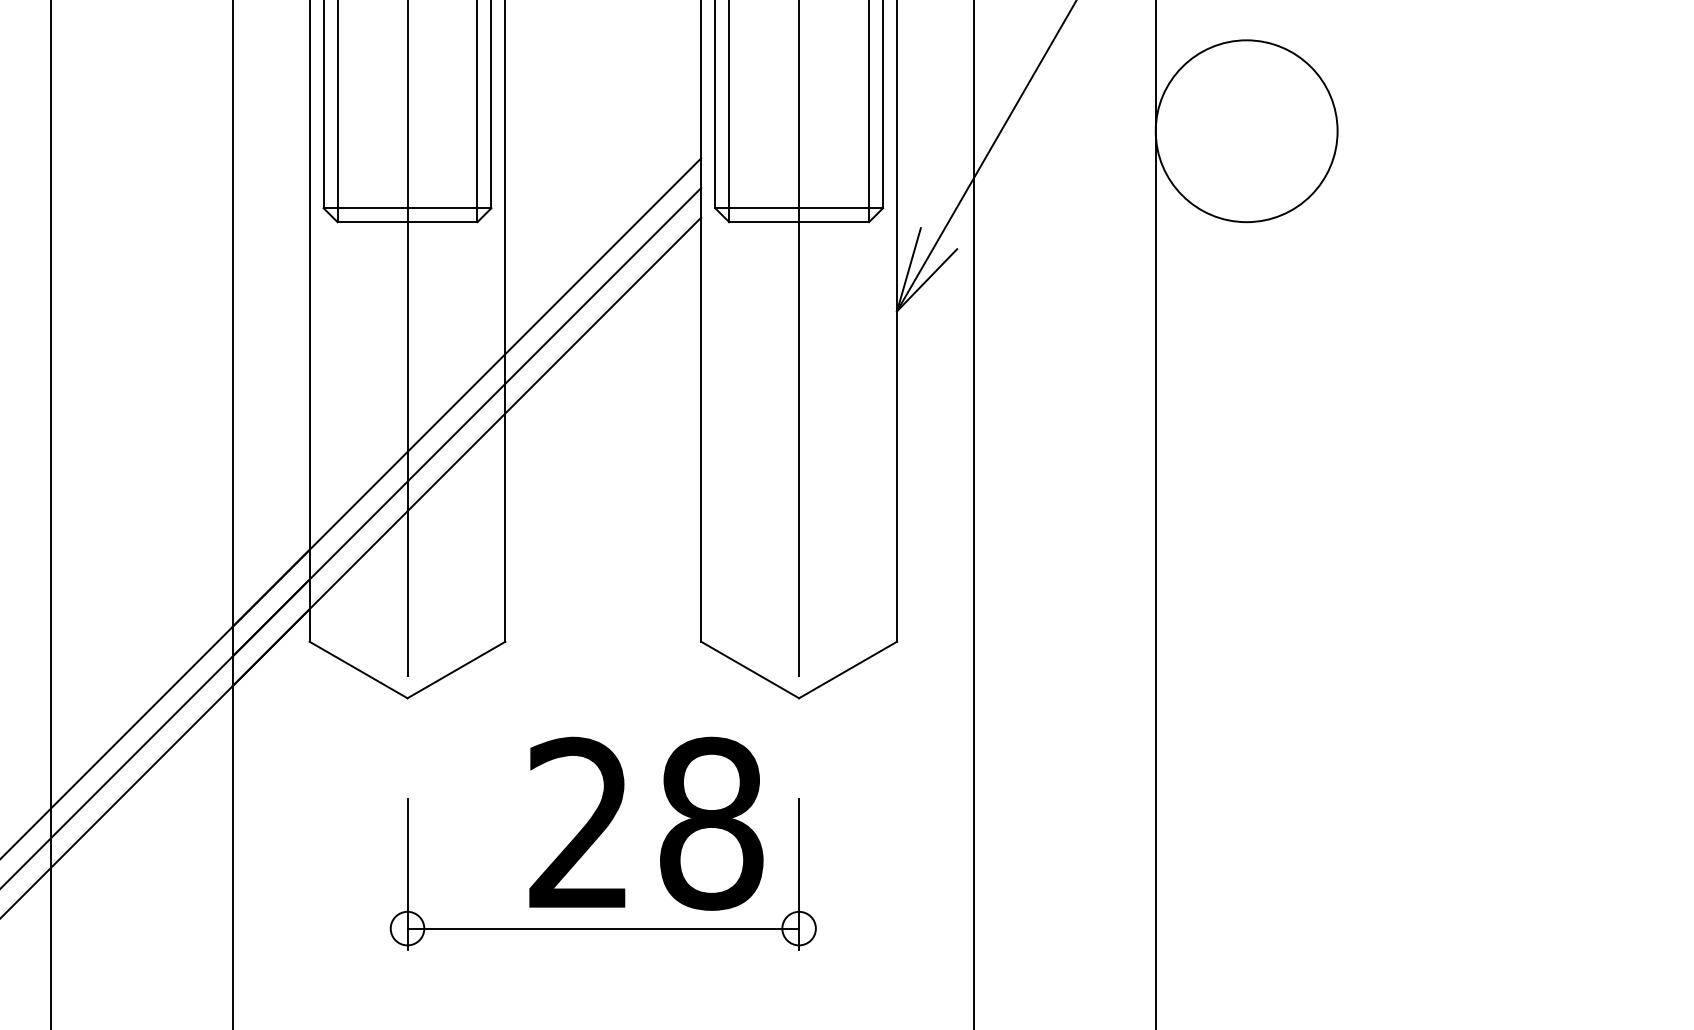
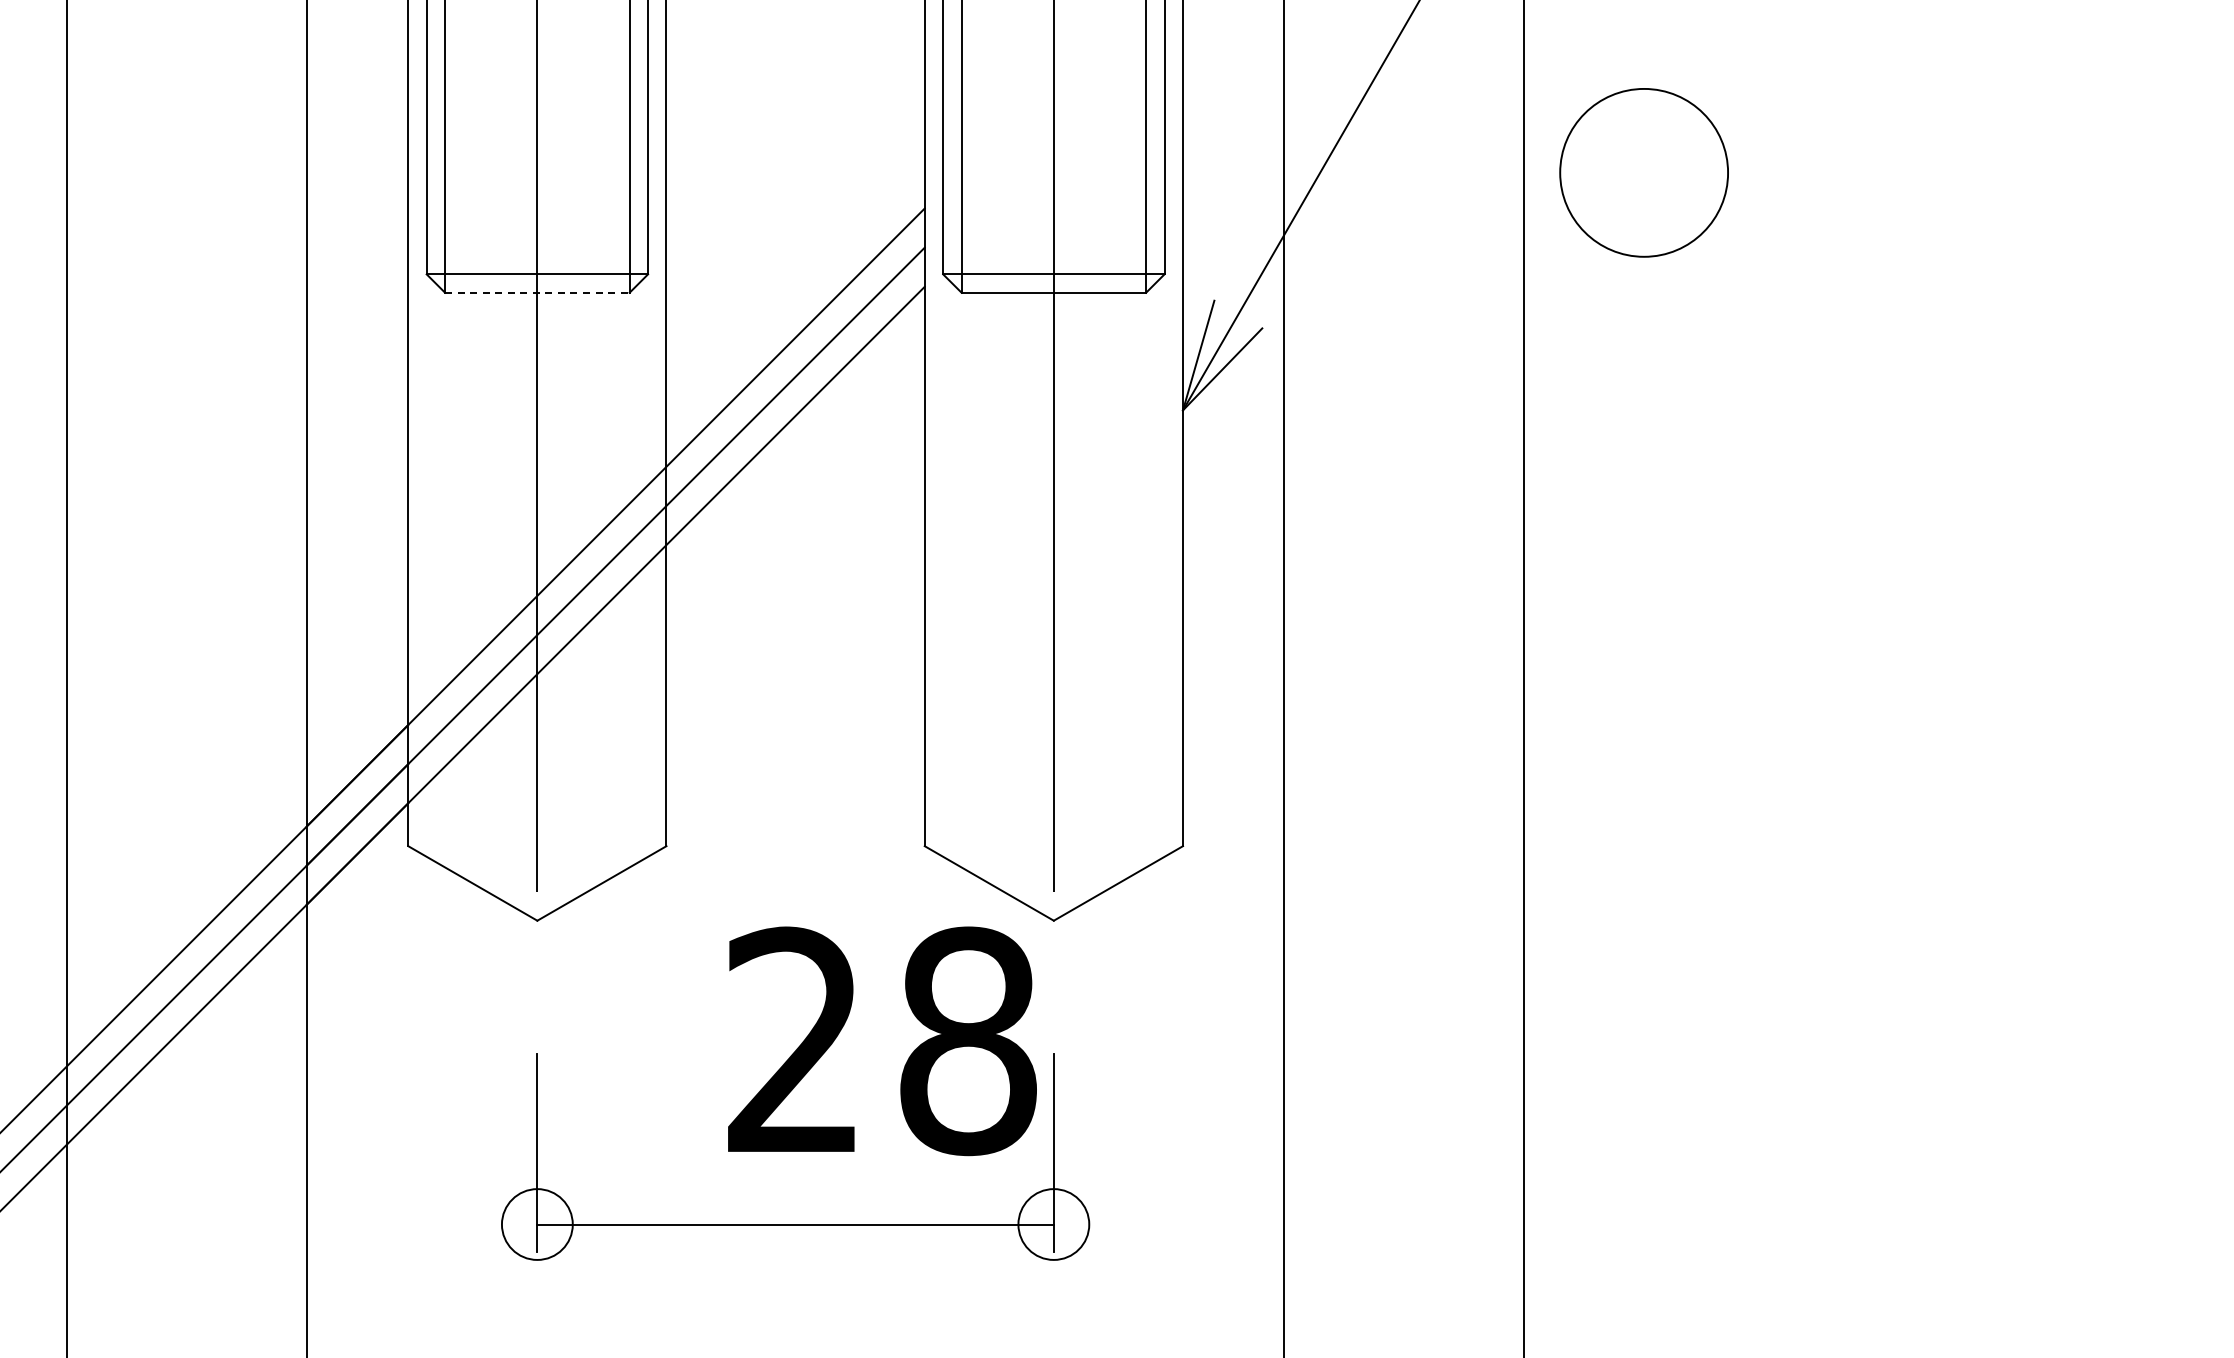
circle: (1246, 130) -> (1644, 172), size x0.7
line: (407, 221) -> (537, 292), solid -> dashed
text: (646, 823) -> (882, 1041), moved
circle: (407, 928) -> (537, 1224), size x1.6
circle: (798, 928) -> (1053, 1224), size x1.6

